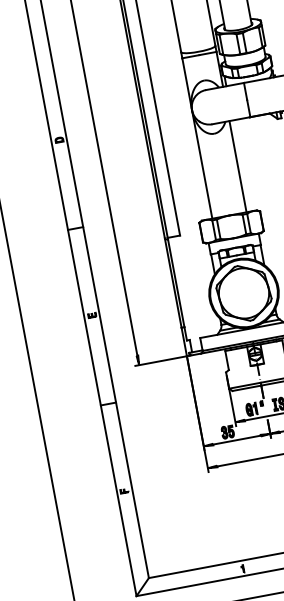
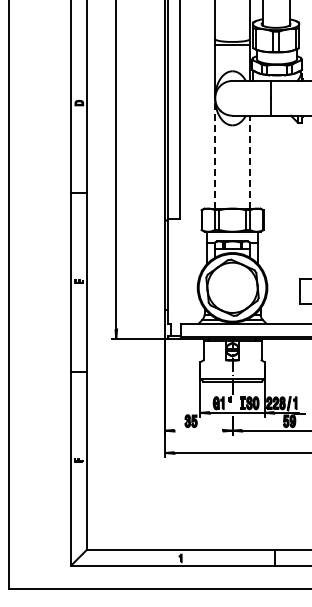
line: (202, 163) -> (215, 152), solid -> dashed
line: (237, 166) -> (249, 161), solid -> dashed
line: (236, 439) -> (198, 430), removed

